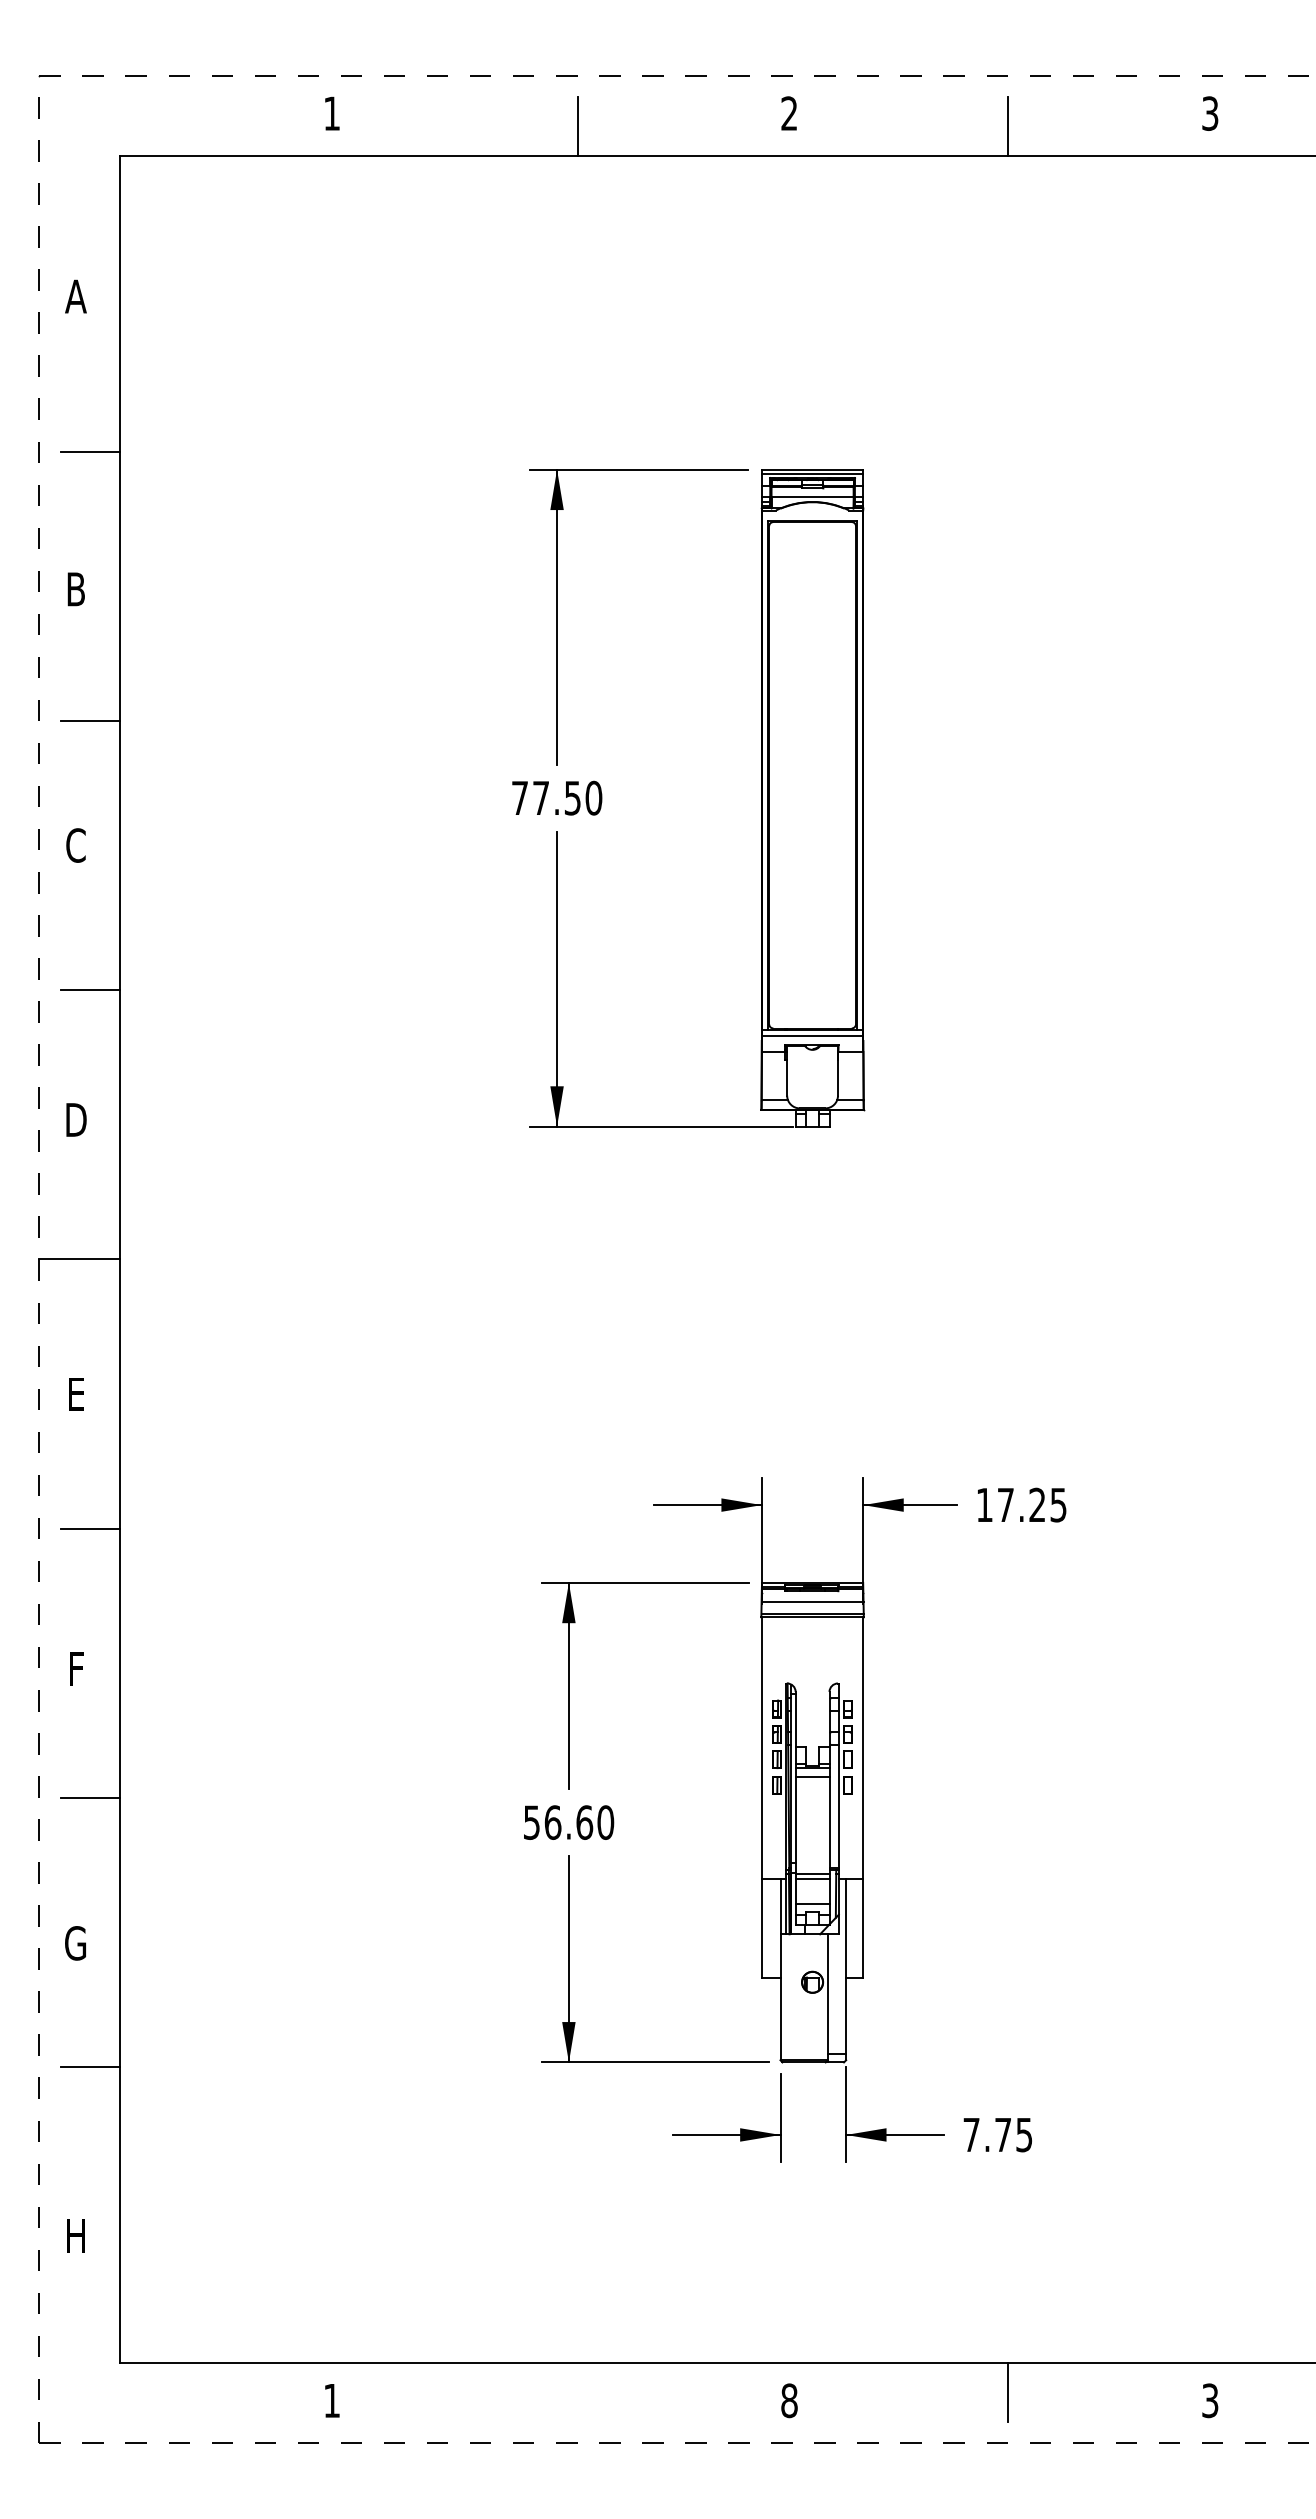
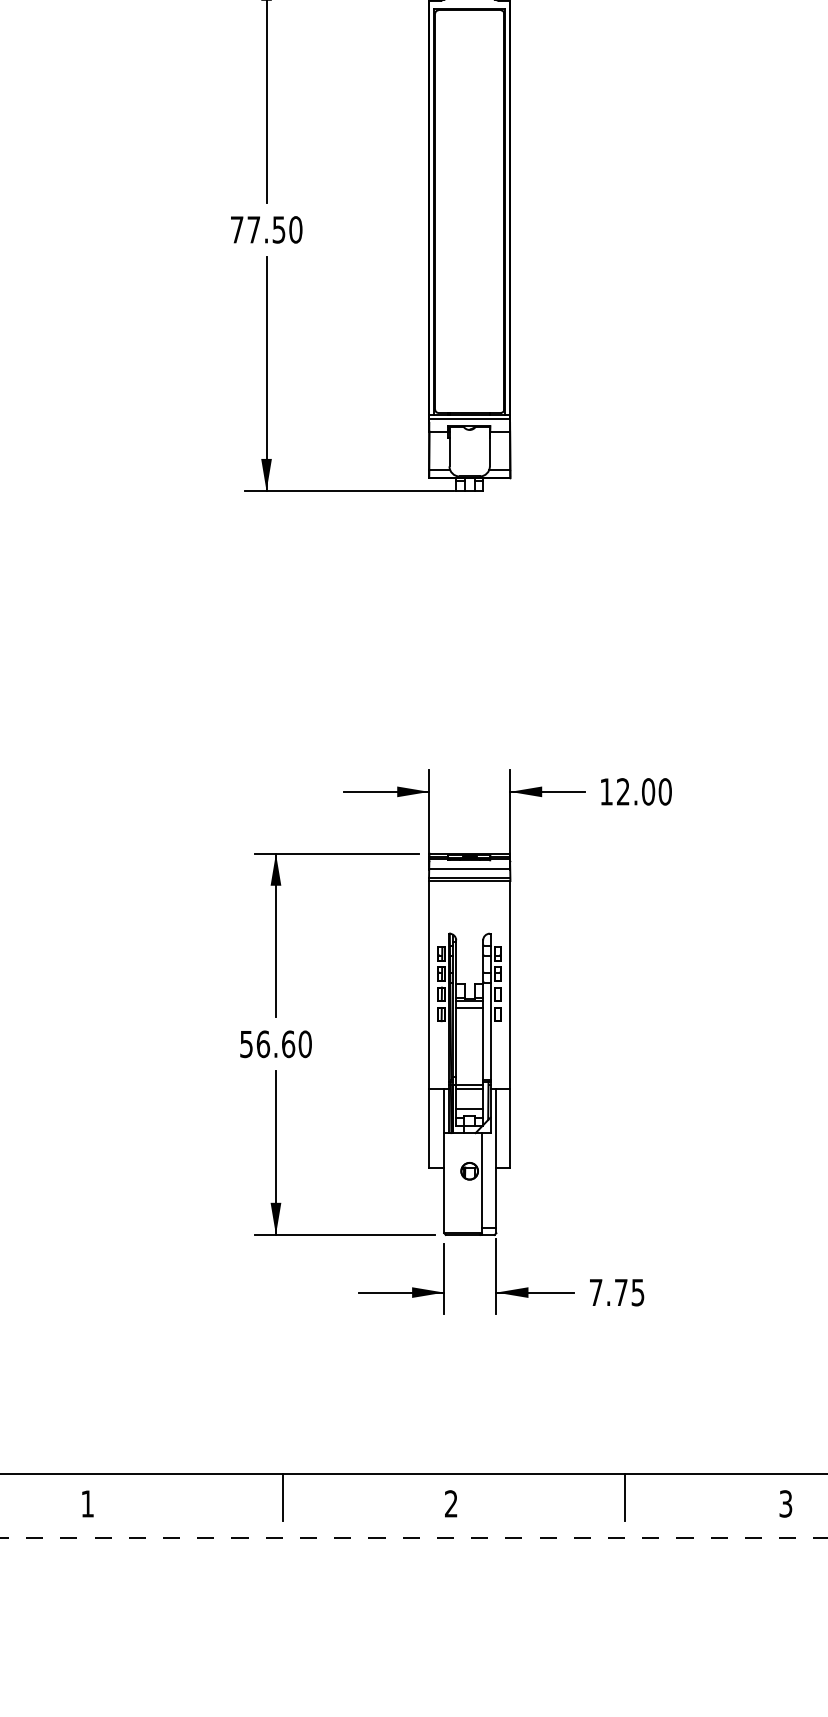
text: (1031, 1504) -> (643, 791), 17.25 -> 12.00
line: (577, 2391) -> (282, 1496), added
text: (789, 2400) -> (451, 1503), 8 -> 2

